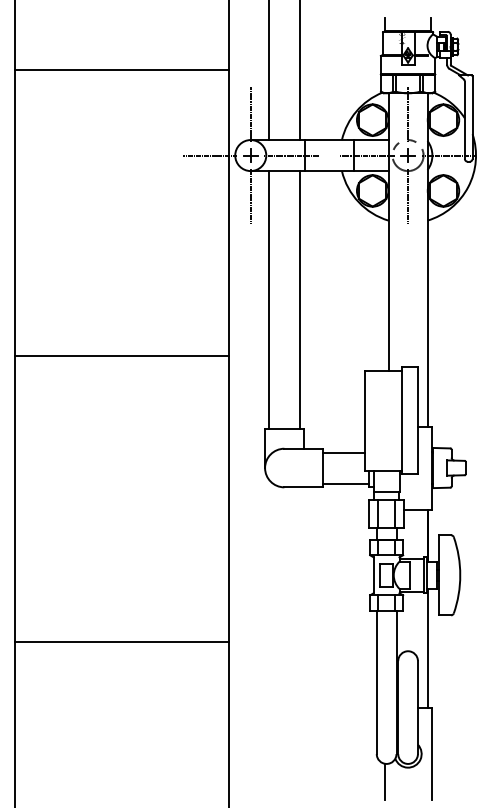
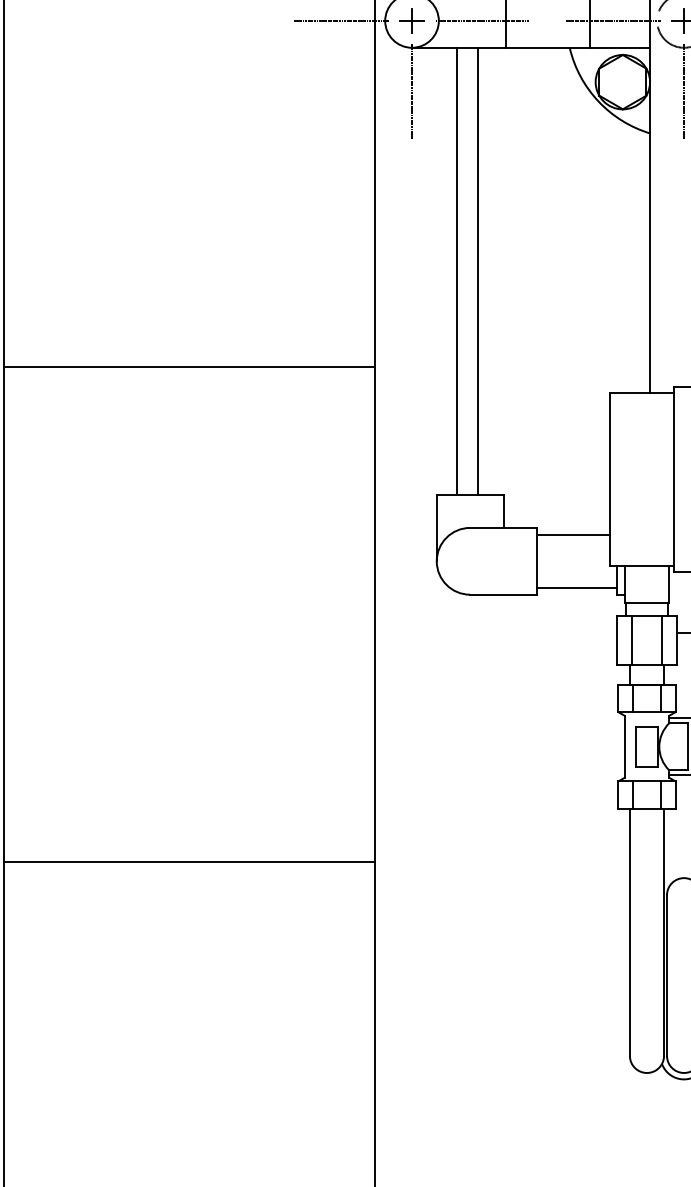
line: (268, 300) -> (477, 271), moved
line: (299, 300) -> (456, 271), moved
line: (384, 781) -> (643, 1103), removed

